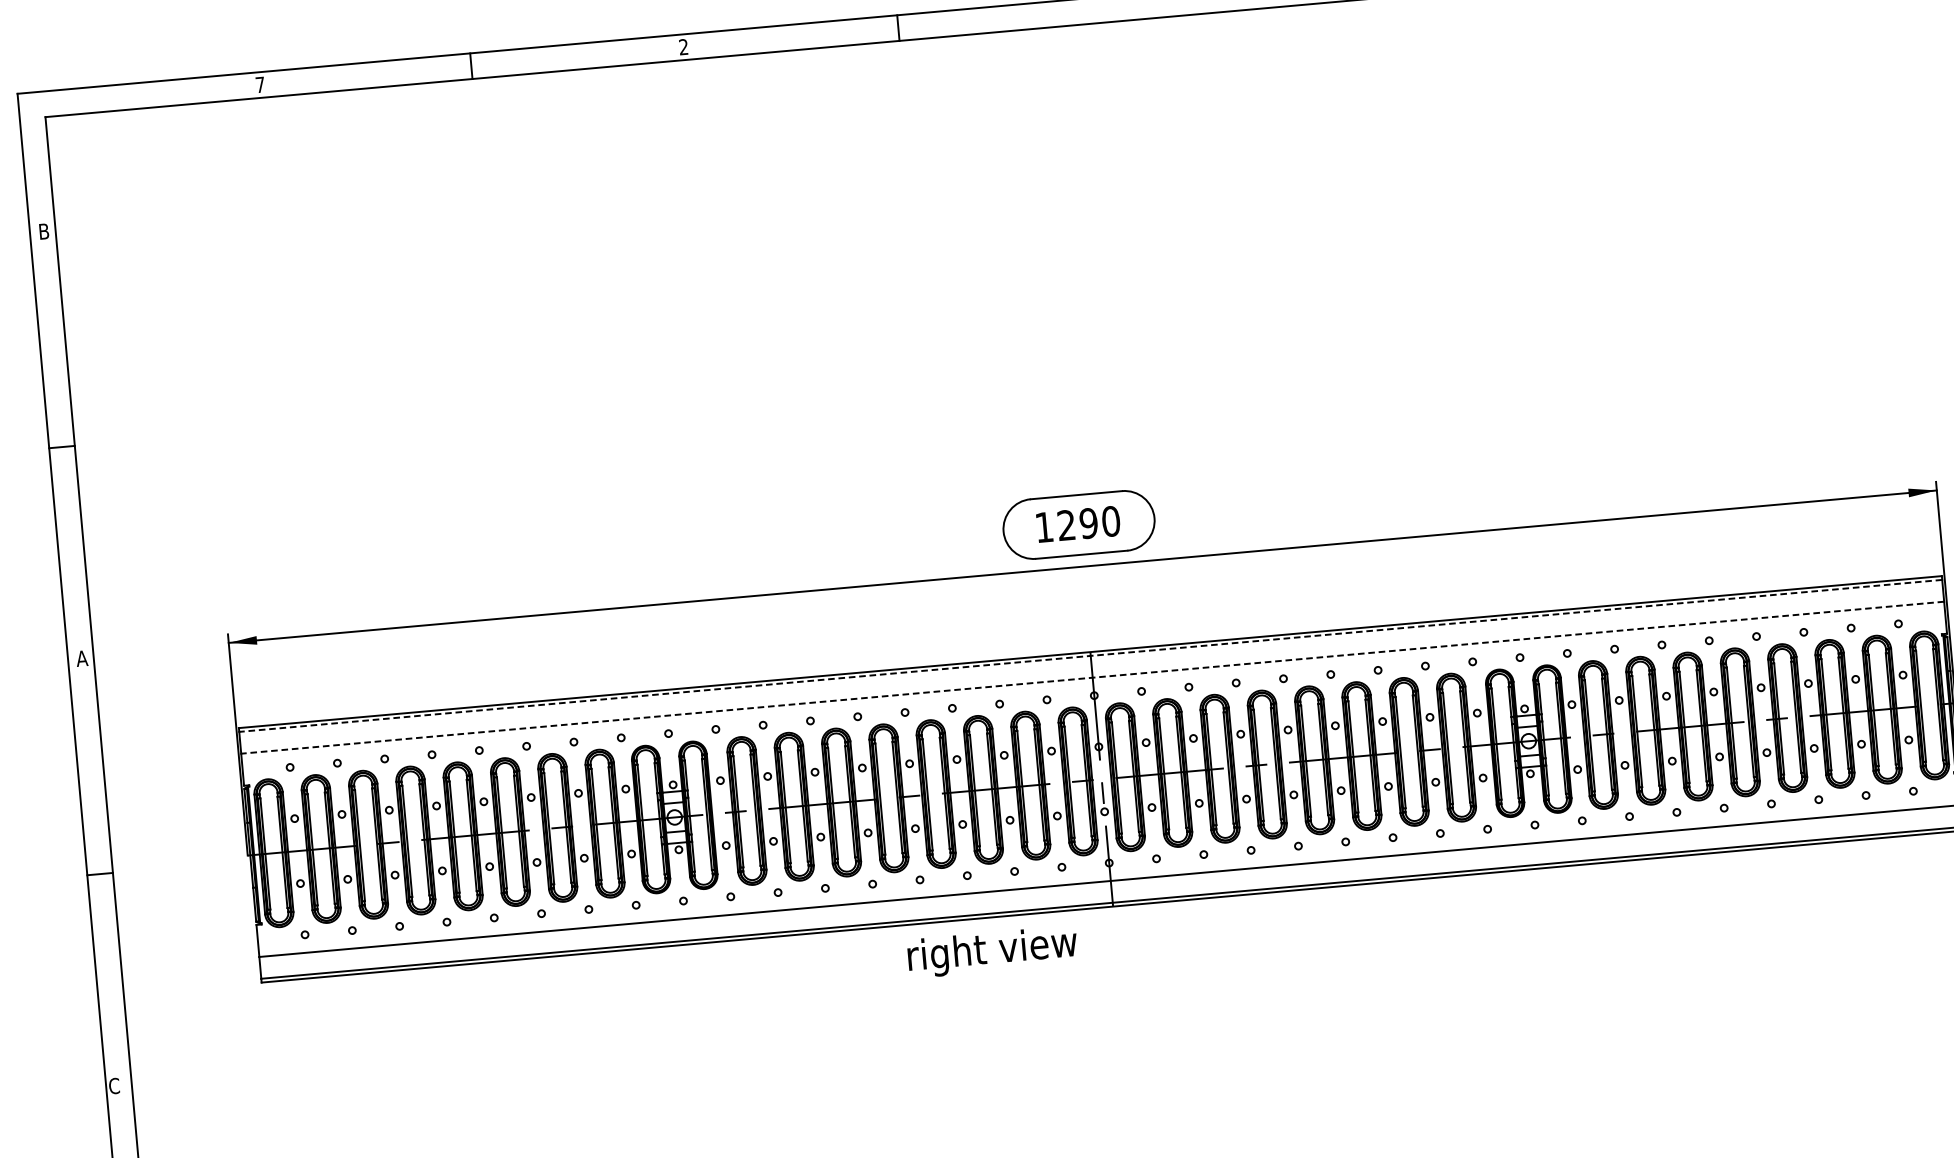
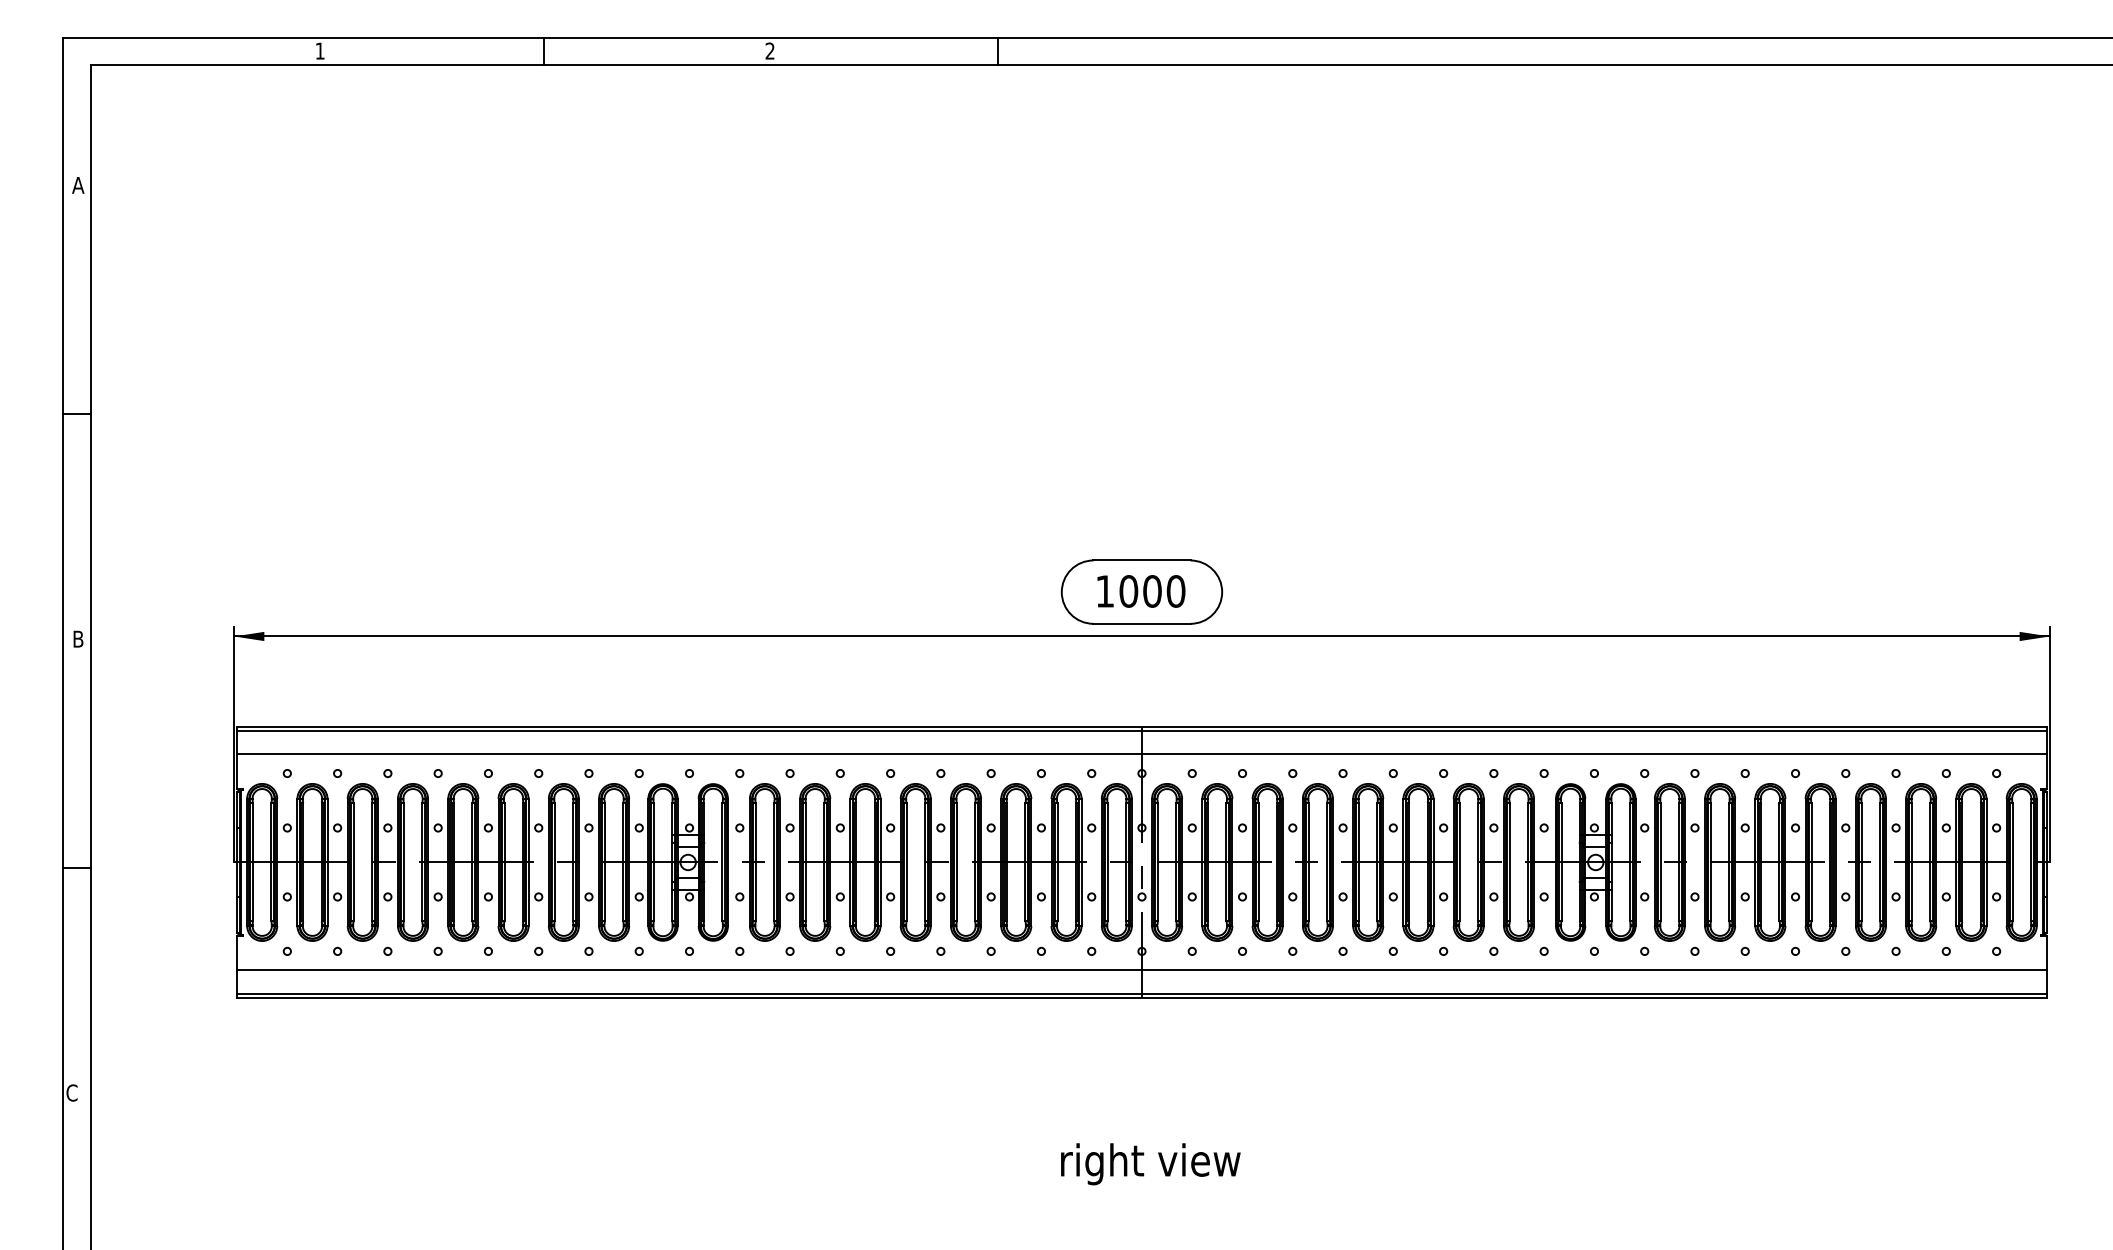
text: (259, 84) -> (319, 50), 7 -> 1
text: (44, 231) -> (78, 185), B -> A
text: (1077, 524) -> (1140, 591), 1290 -> 1000
line: (1090, 656) -> (1141, 731), dashed -> solid
text: (82, 657) -> (78, 638), A -> B
line: (1092, 677) -> (1141, 754), dashed -> solid
text: (992, 952) -> (1150, 1164), moved

